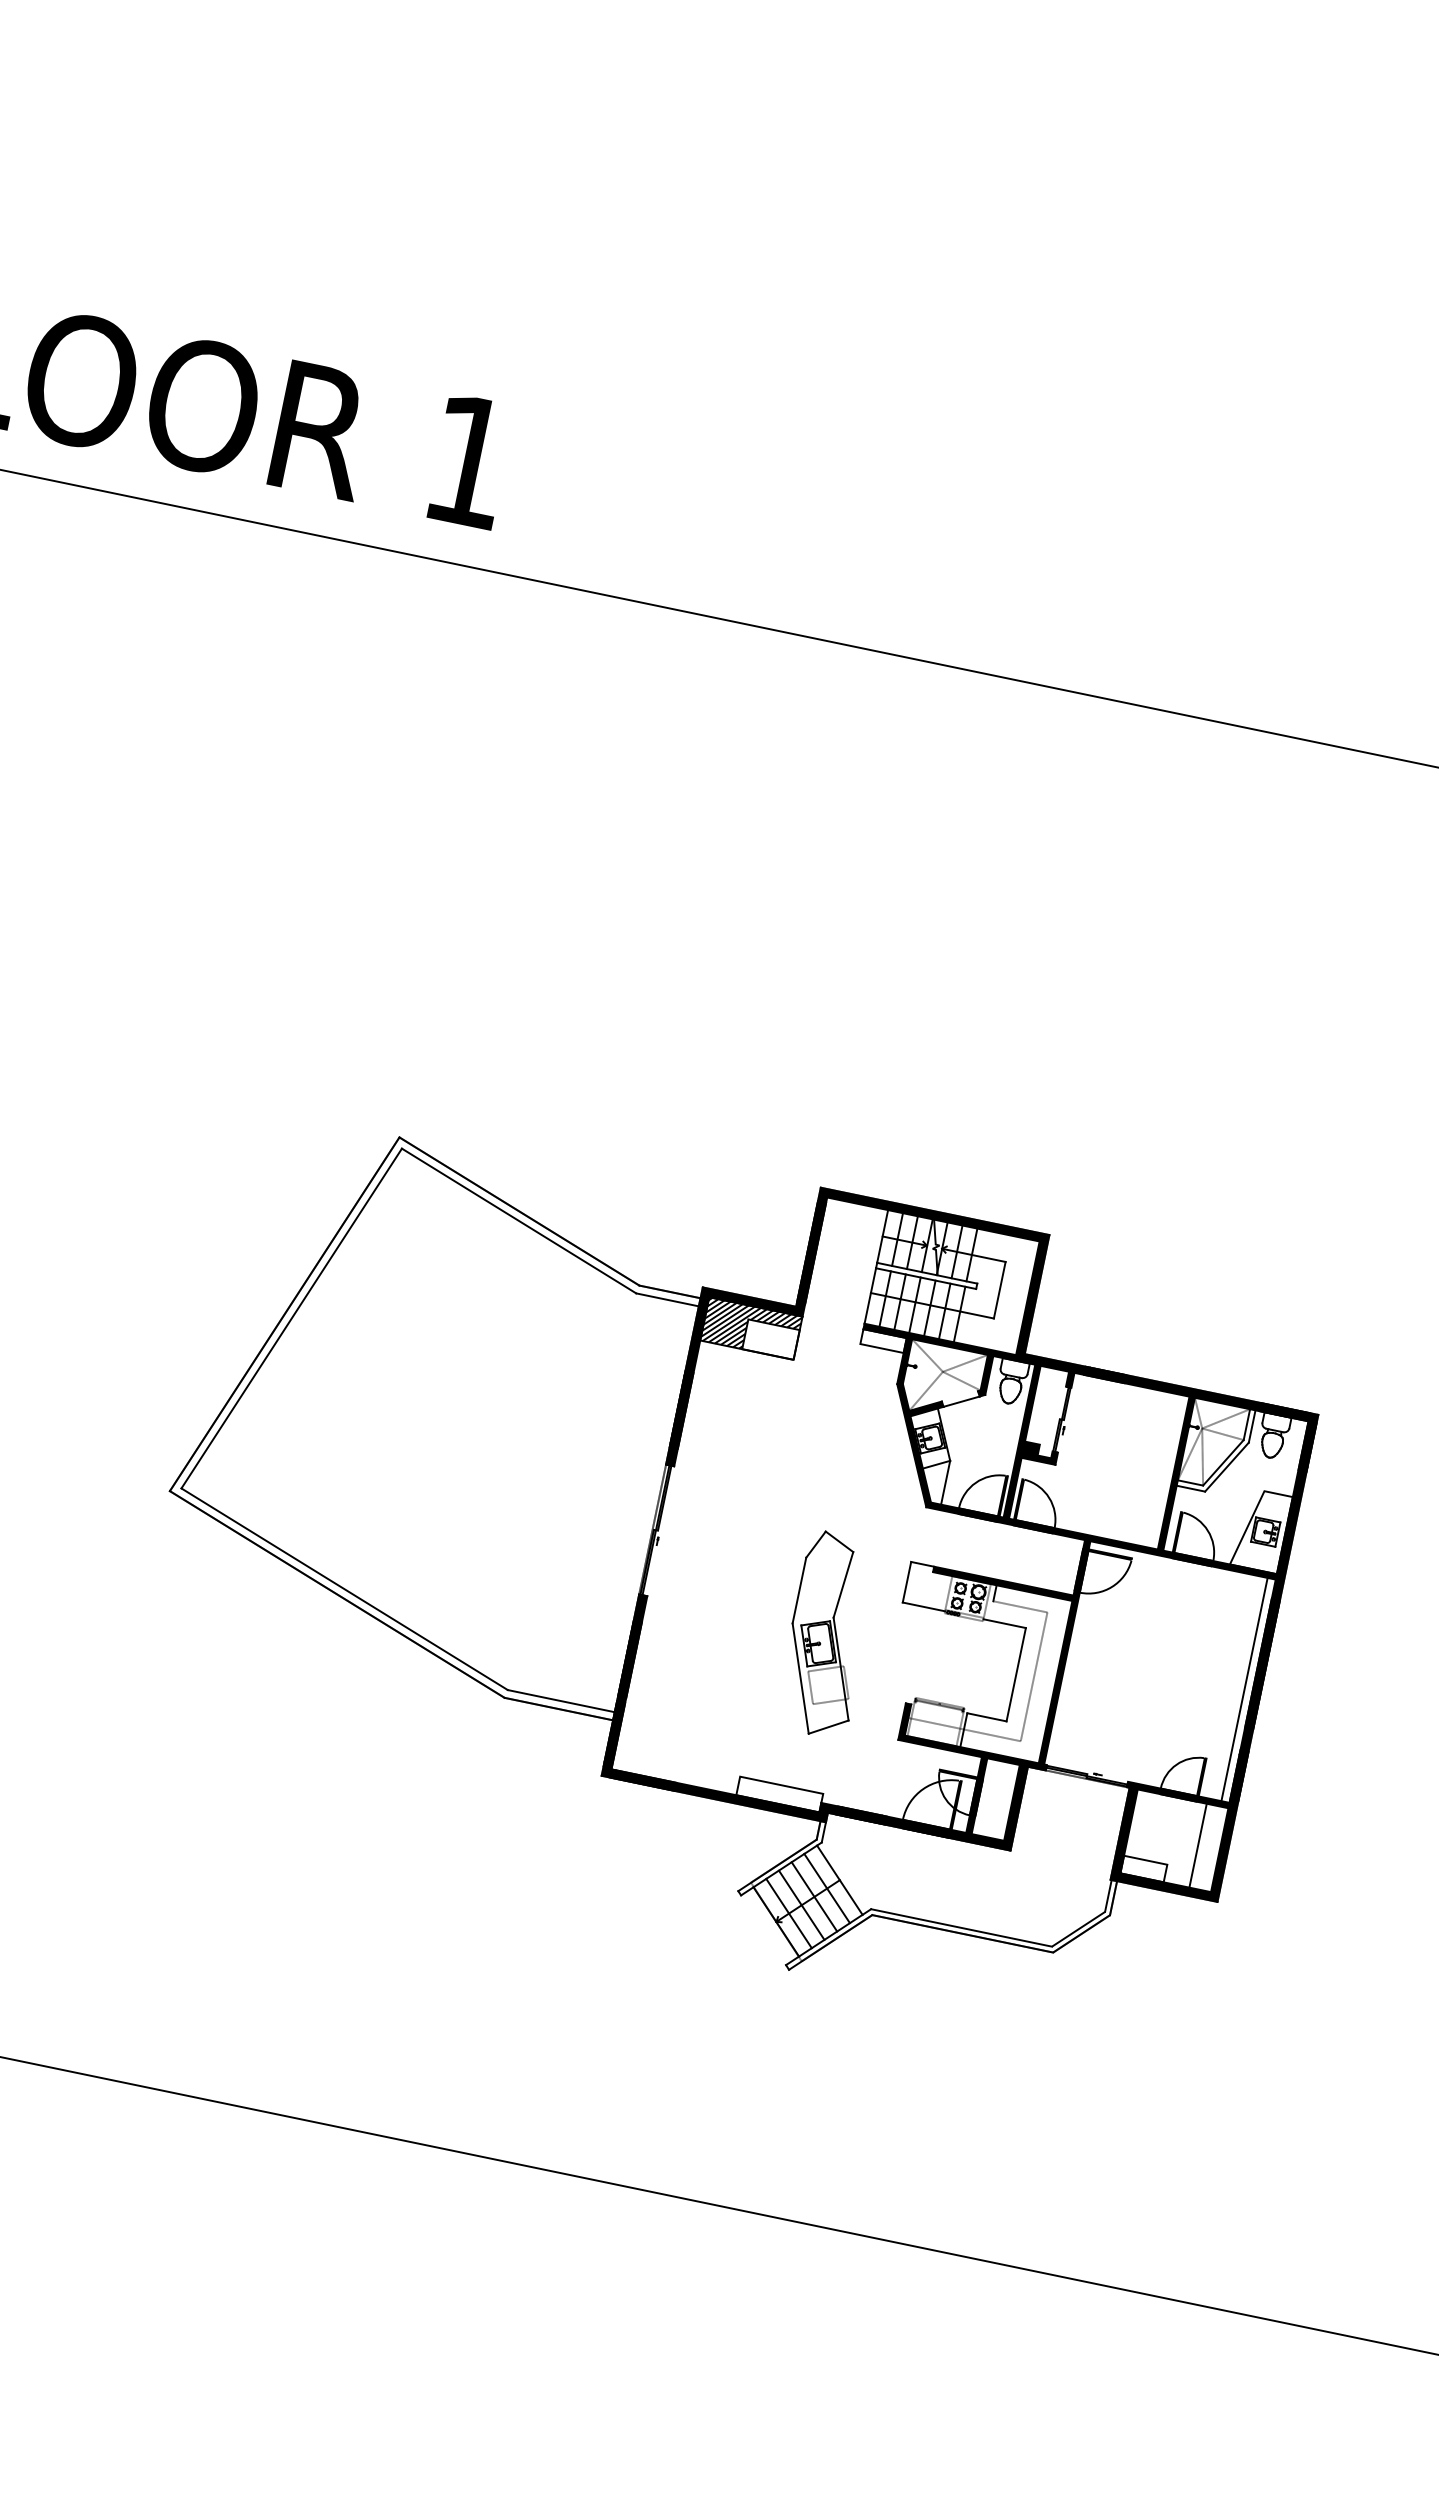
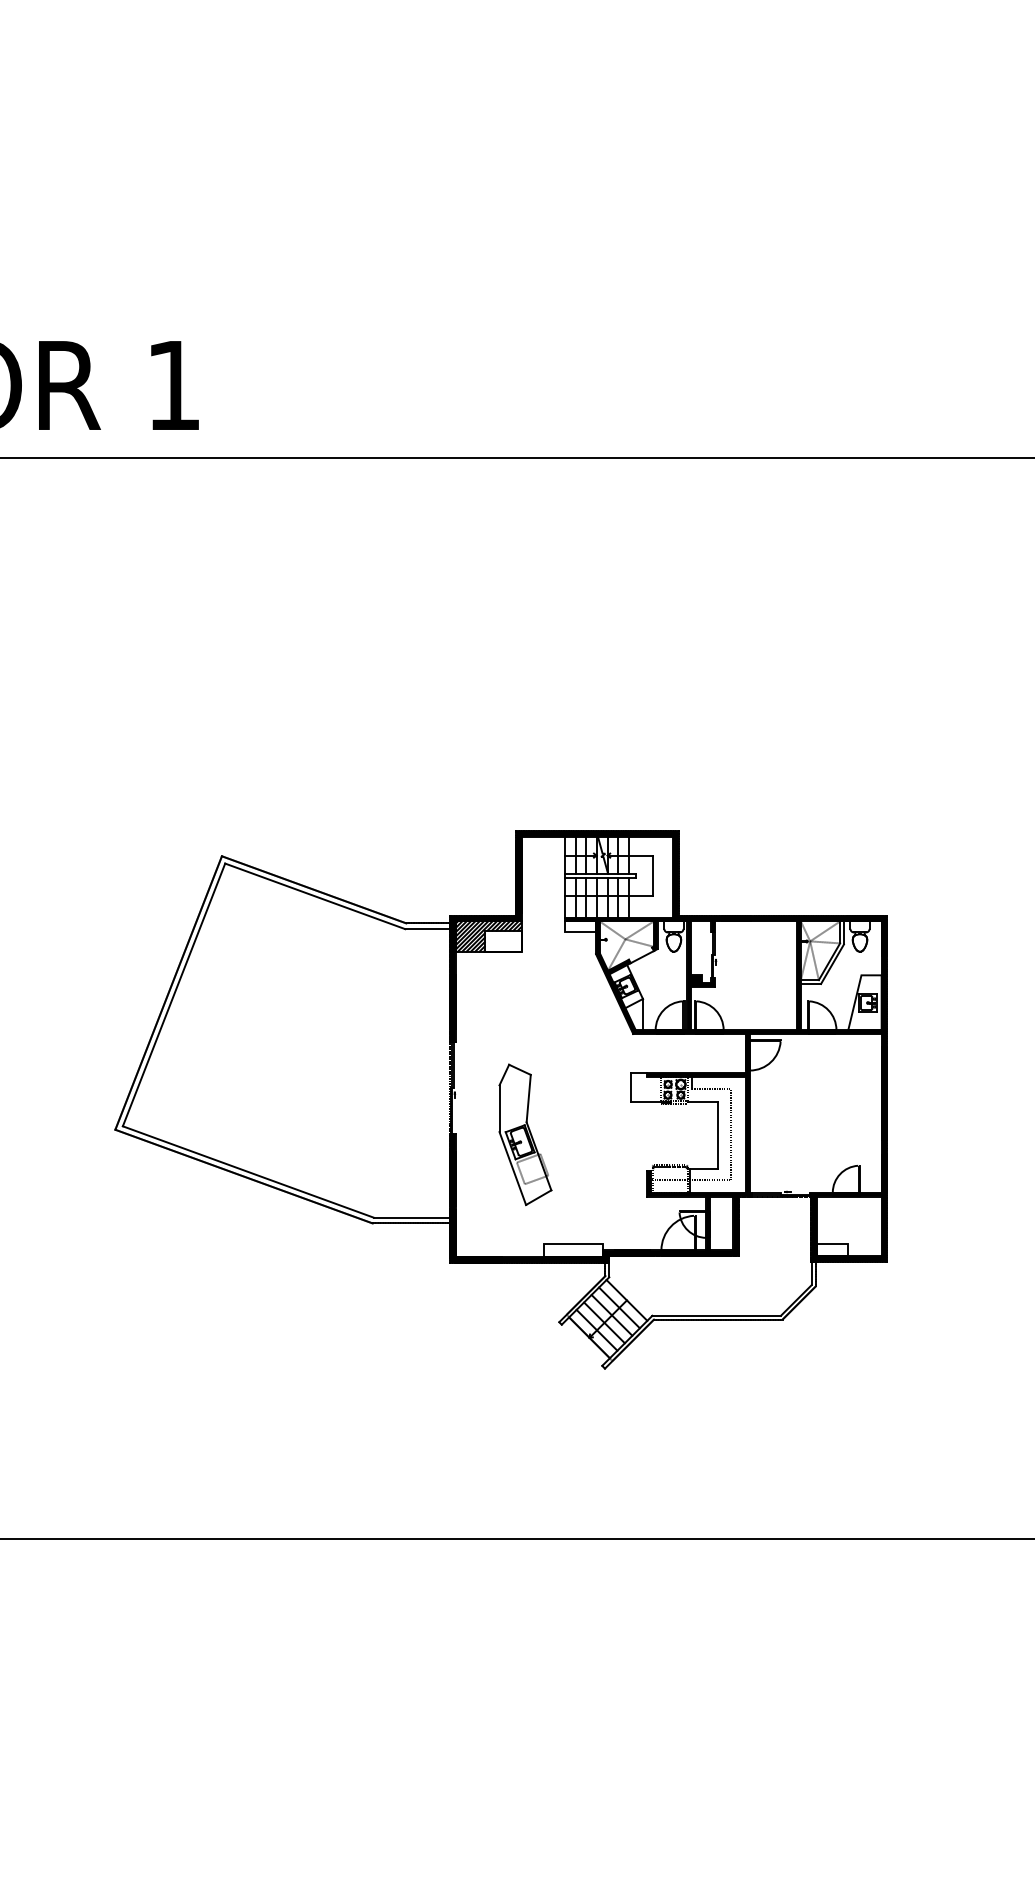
part: (828, 1634) -> (525, 1134), moved
line: (1243, 1689) -> (875, 1113), removed
line: (1198, 1845) -> (866, 1226), removed

